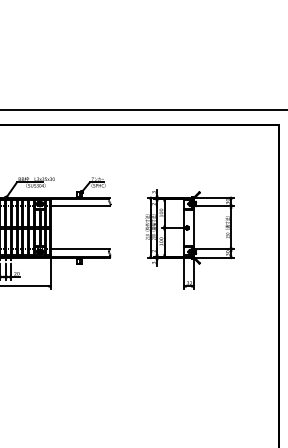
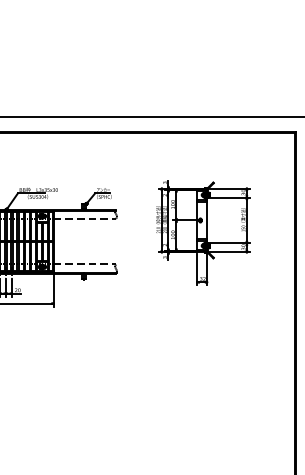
line: (80, 206) -> (85, 218), solid -> dashed
part: (189, 239) -> (202, 232), moved
line: (80, 249) -> (85, 264), solid -> dashed

